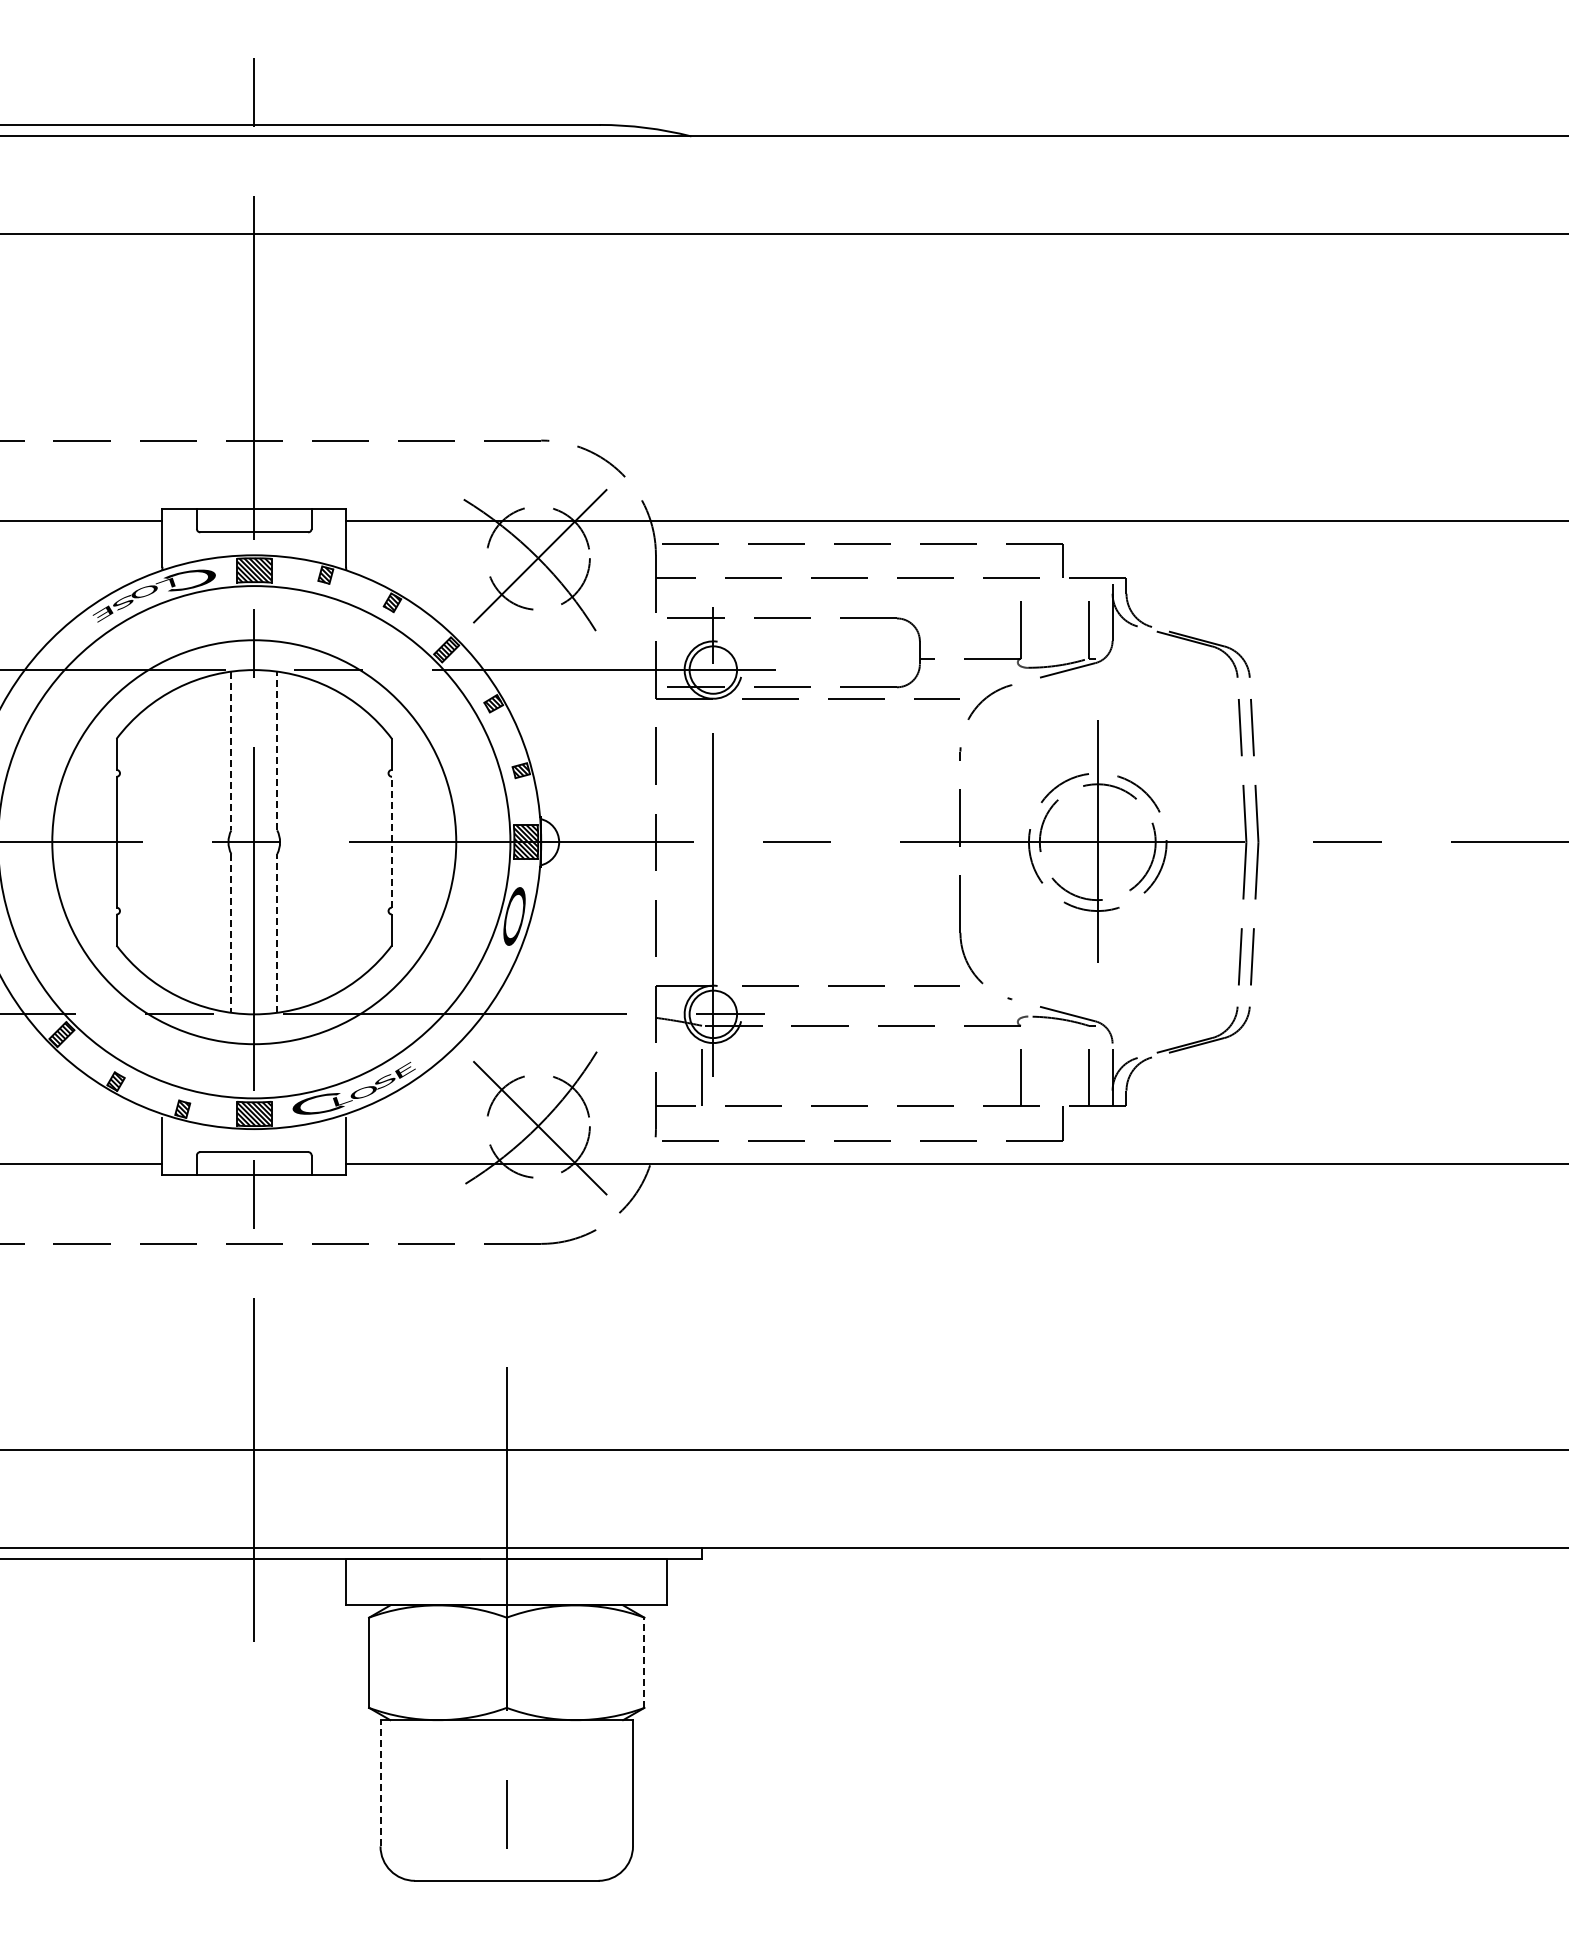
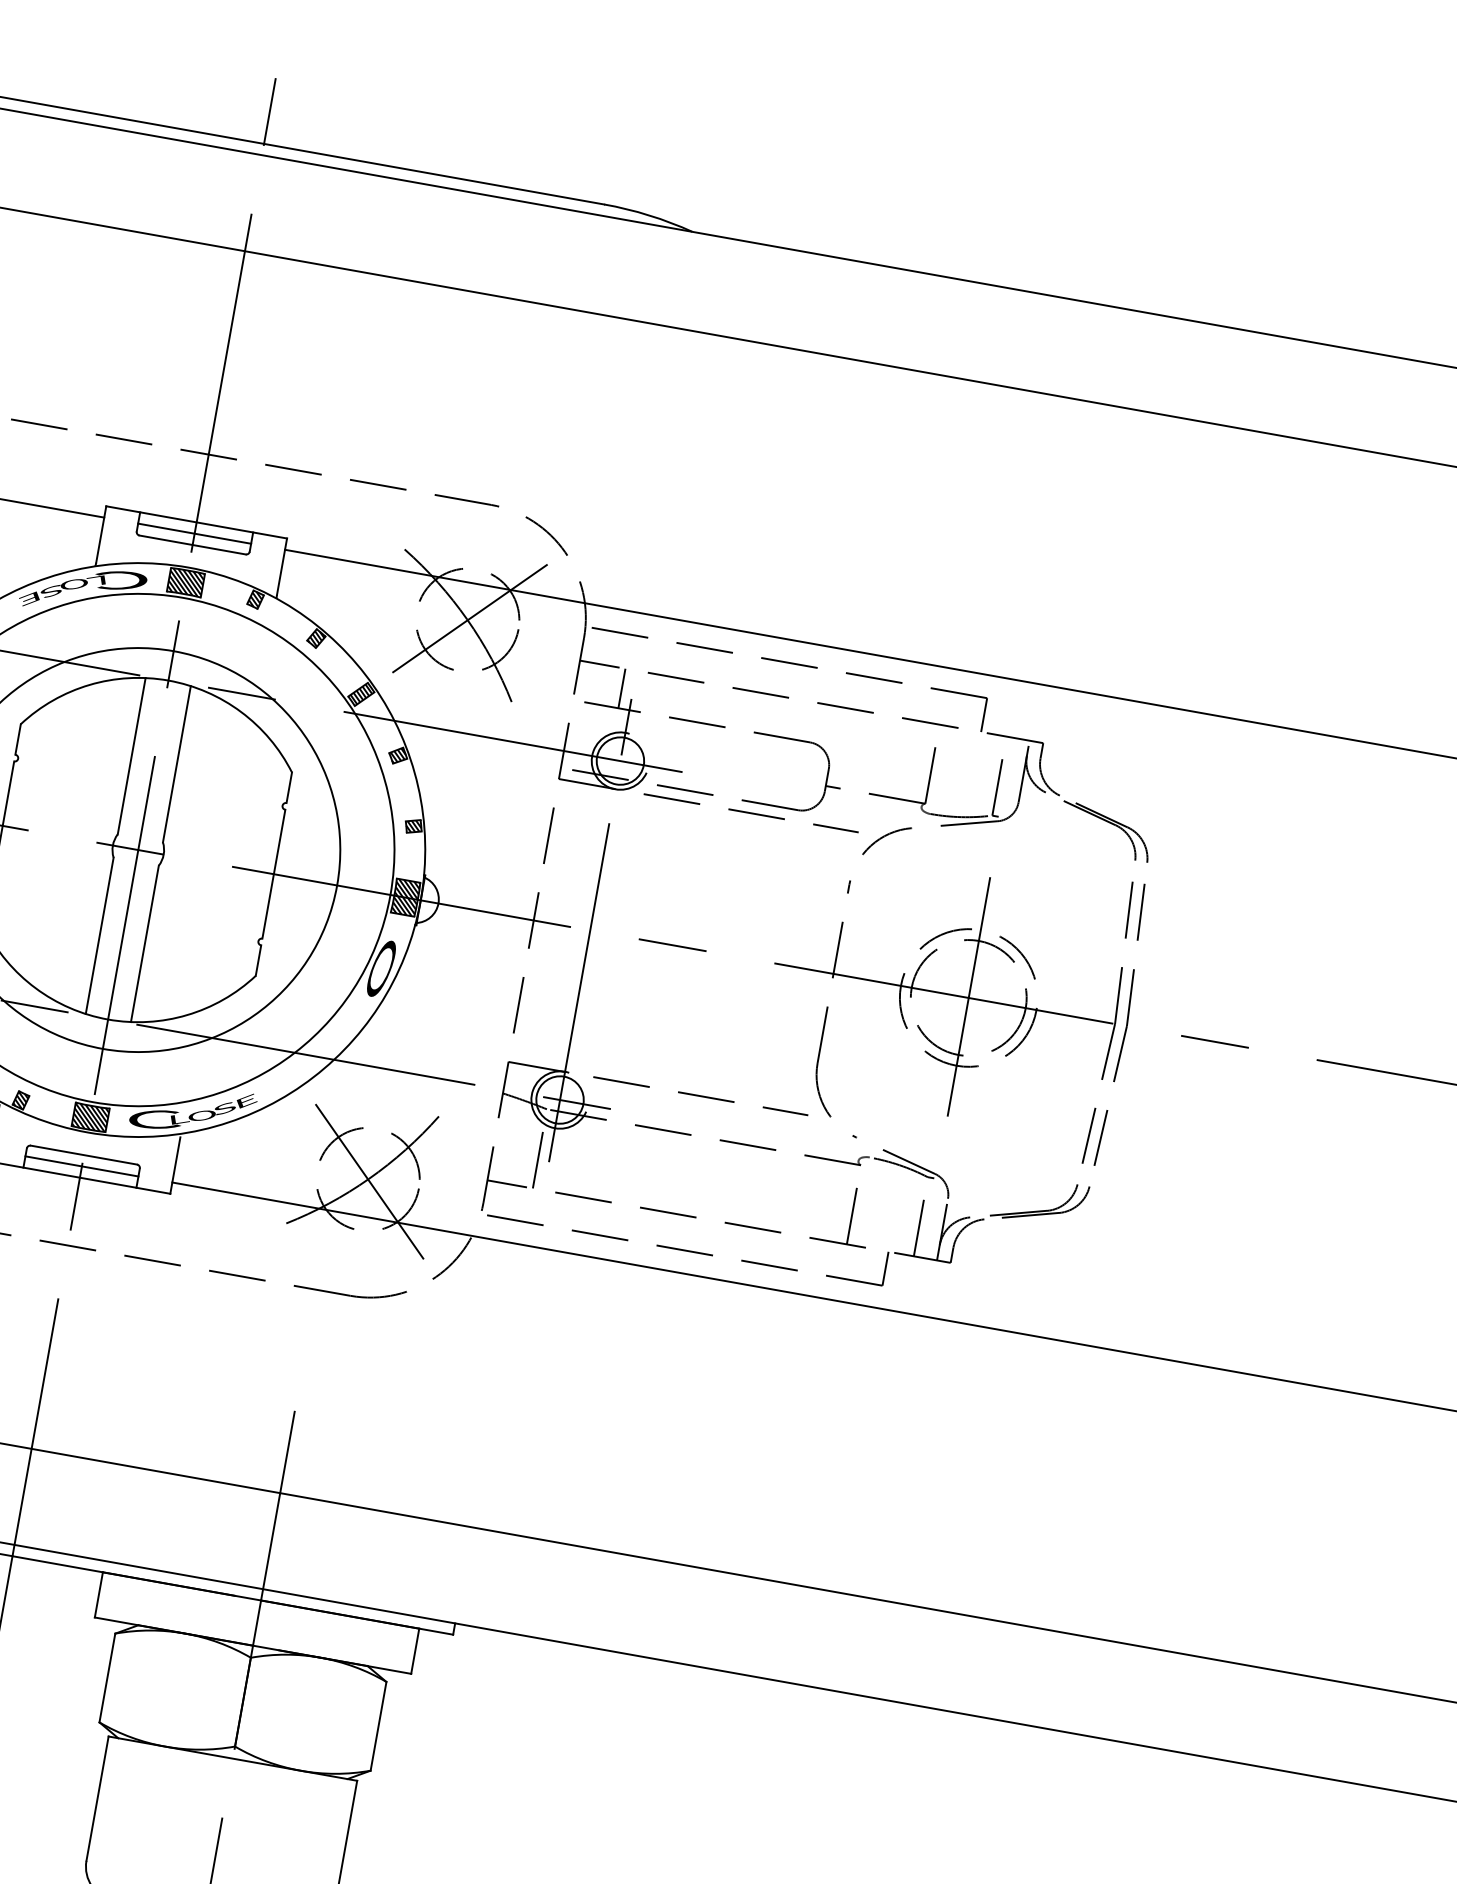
line: (253, 520) -> (193, 533), added
line: (702, 598) -> (622, 688), added
line: (277, 750) -> (177, 763), dashed -> solid
line: (231, 751) -> (131, 756), dashed -> solid
line: (392, 841) -> (274, 873), dashed -> solid
line: (277, 932) -> (145, 943), dashed -> solid
line: (231, 933) -> (99, 935), dashed -> solid
line: (253, 1163) -> (81, 1166), added
line: (644, 1662) -> (378, 1726), dashed -> solid
line: (380, 1782) -> (97, 1797), dashed -> solid

